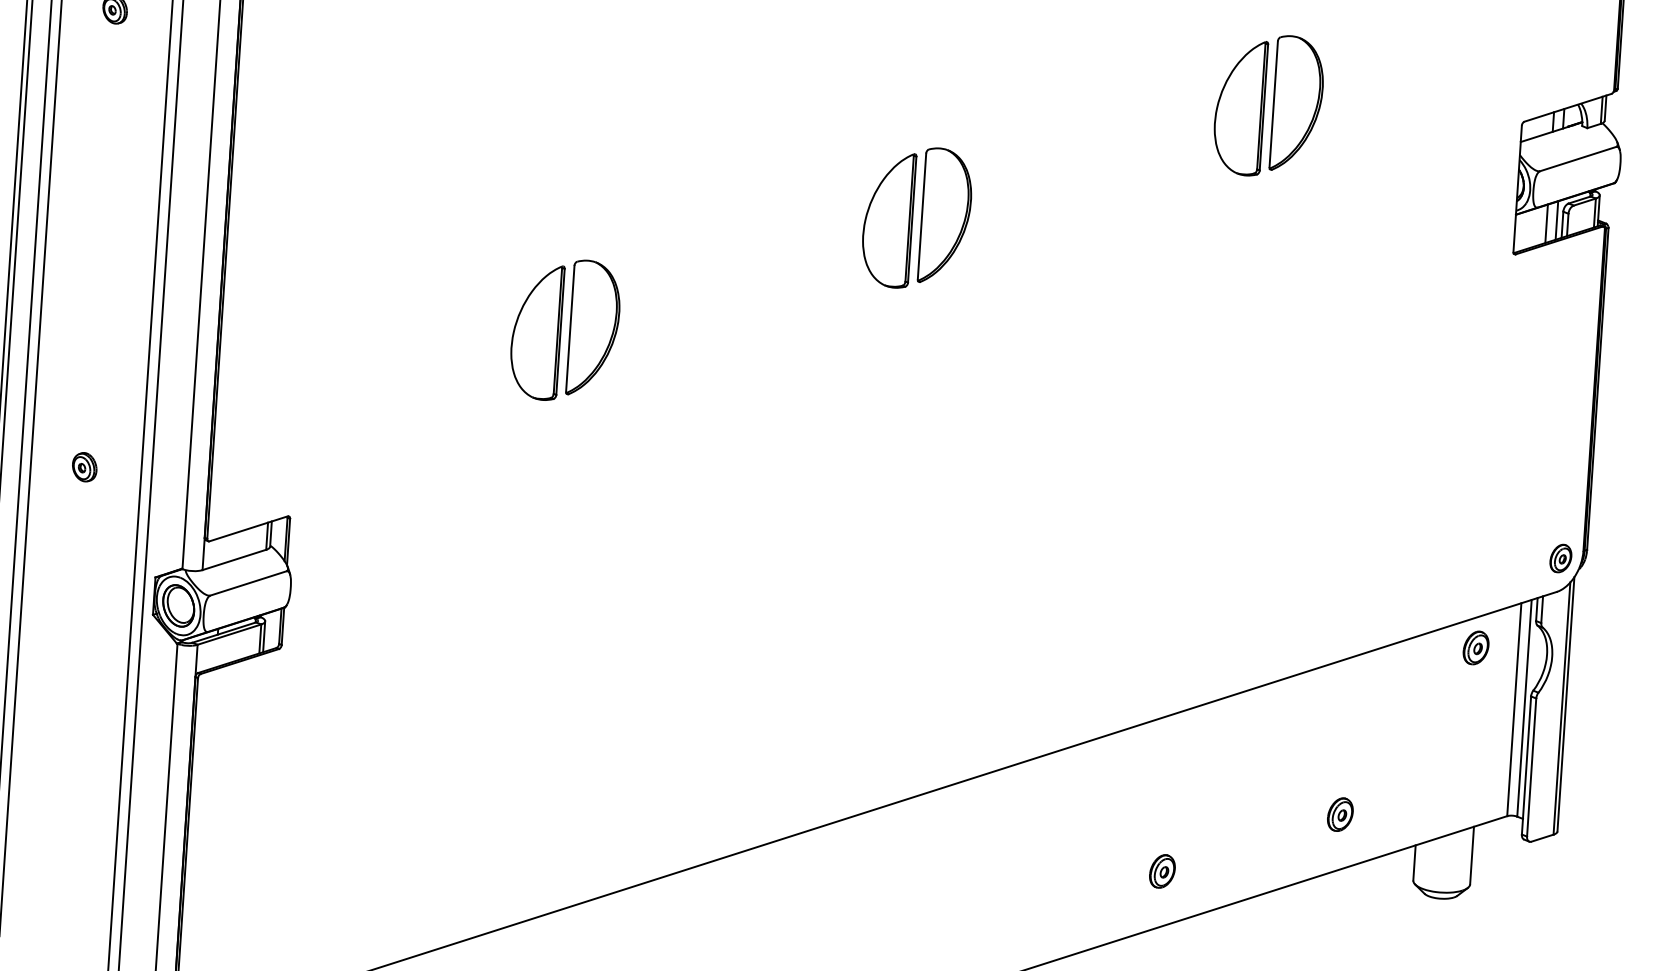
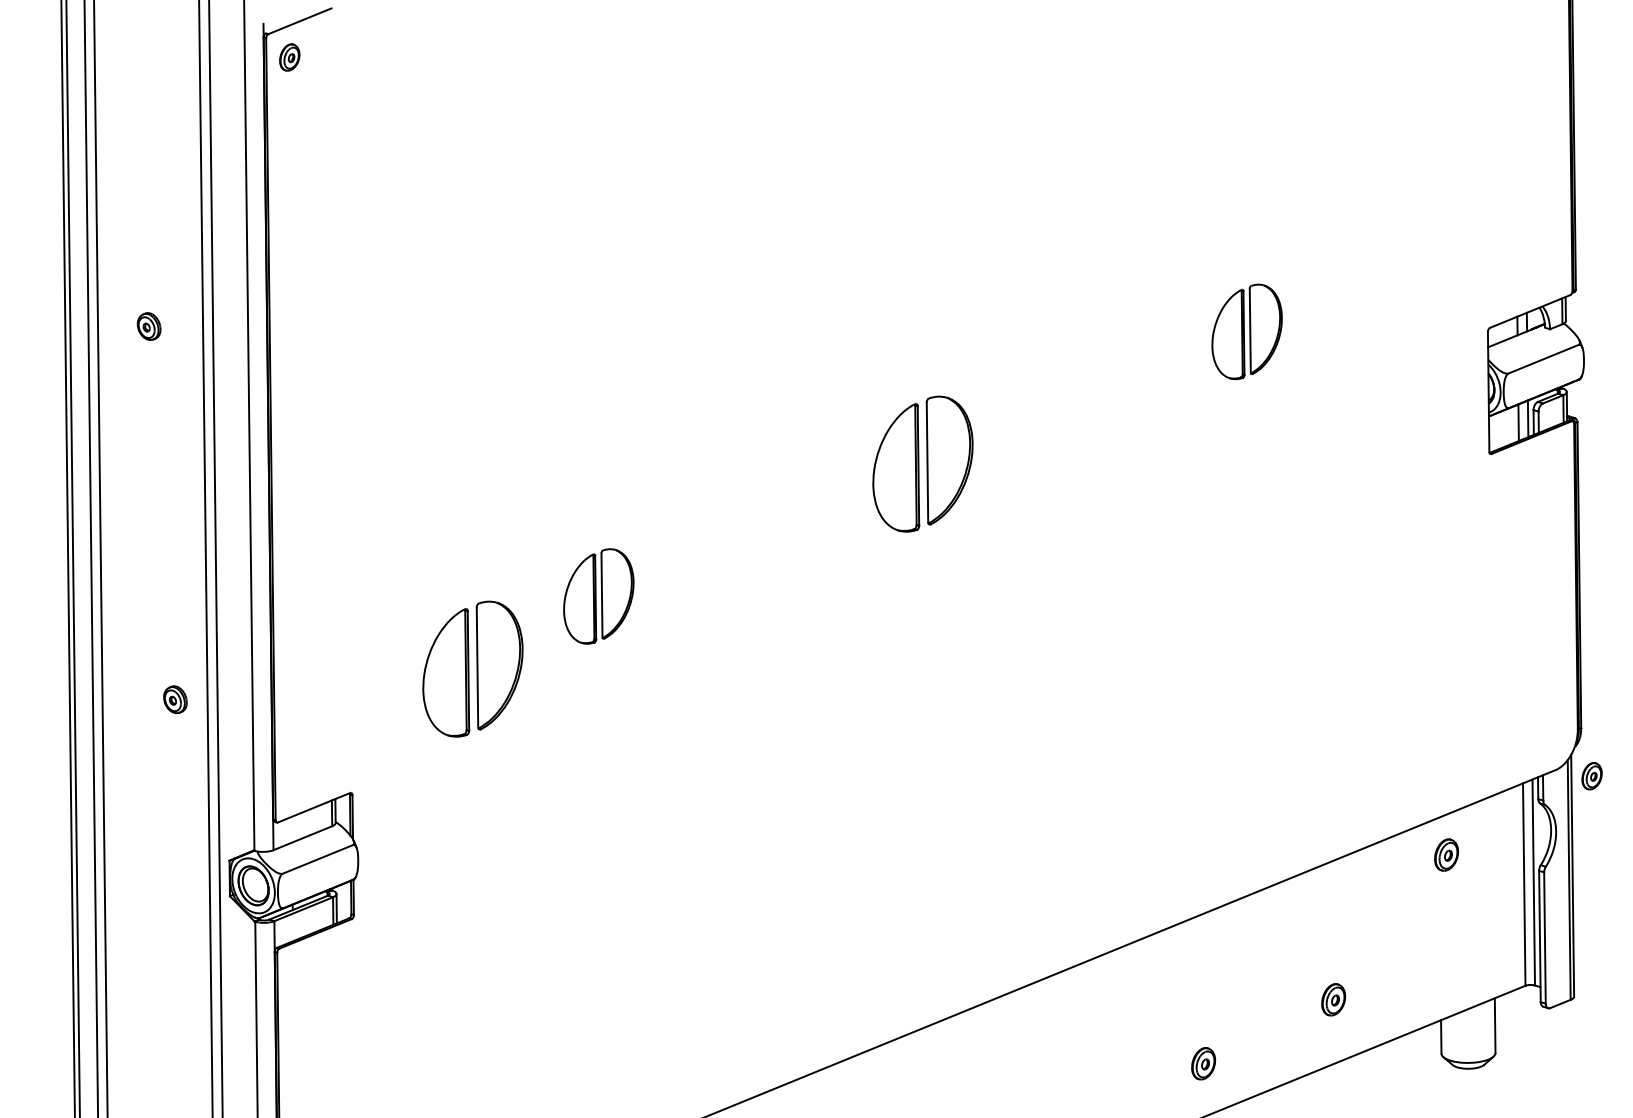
part: (1268, 105) -> (1246, 331), size x0.7
part: (565, 330) -> (598, 596), size x0.7
part: (426, 395) -> (472, 668), added
part: (84, 467) -> (175, 699), moved
part: (1560, 558) -> (1591, 776), moved
part: (1476, 647) -> (1446, 854), moved
part: (1340, 814) -> (1333, 999), moved

